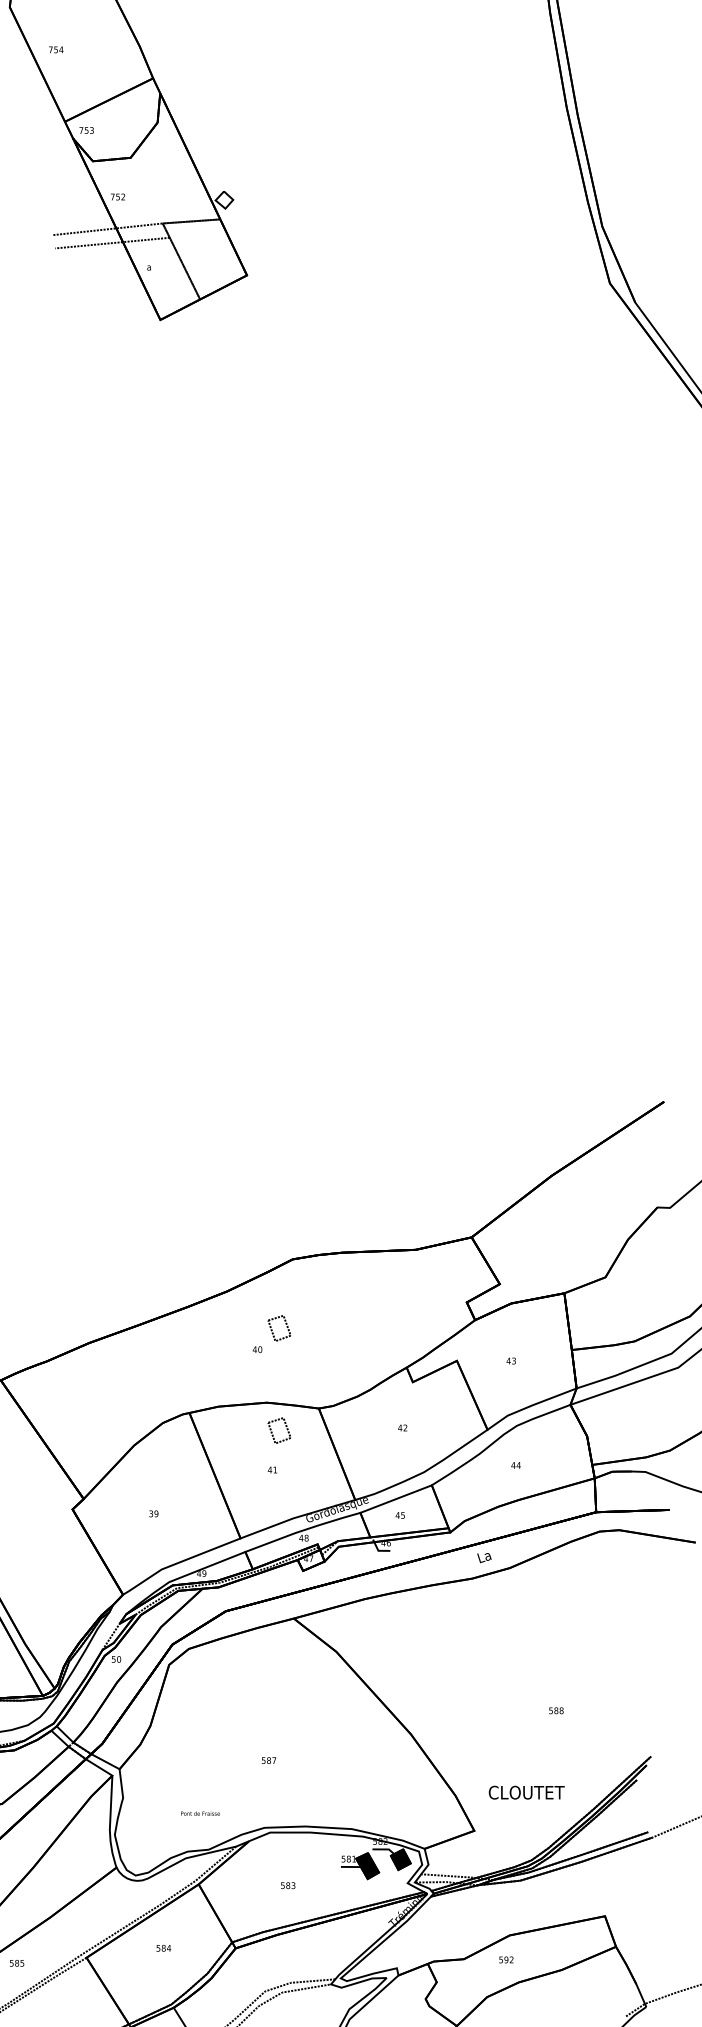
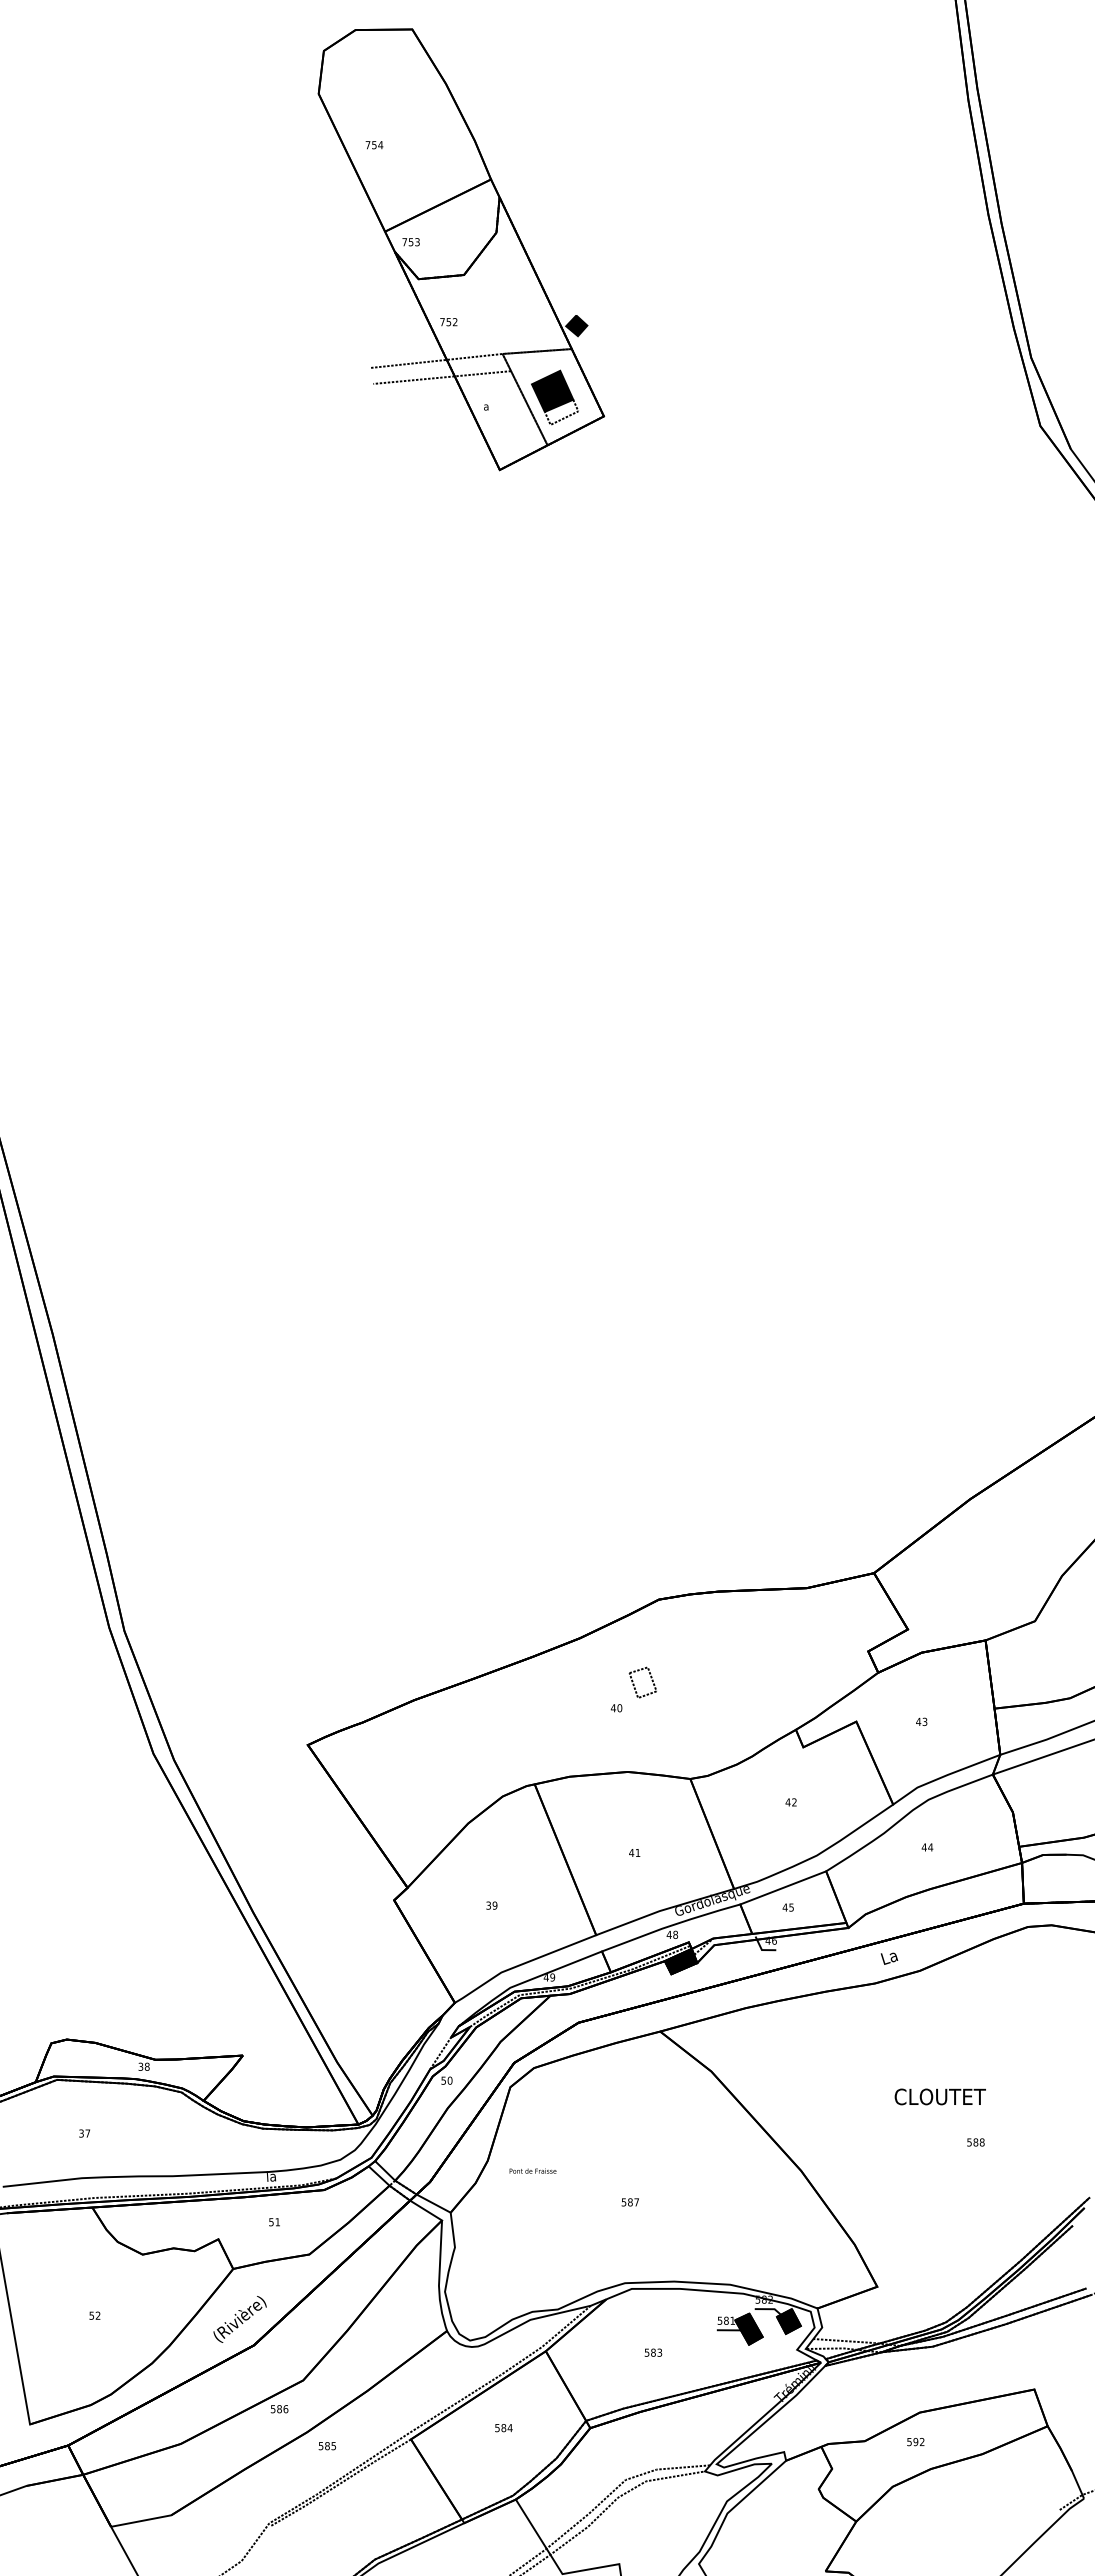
fill: (224, 199) -> (576, 325), added
part: (205, 259) -> (554, 397), added
part: (272, 1431) -> (634, 1806), removed
fill: (310, 1560) -> (680, 1961), added
text: (526, 1792) -> (939, 2096), moved
text: (200, 1813) -> (532, 2170), moved

